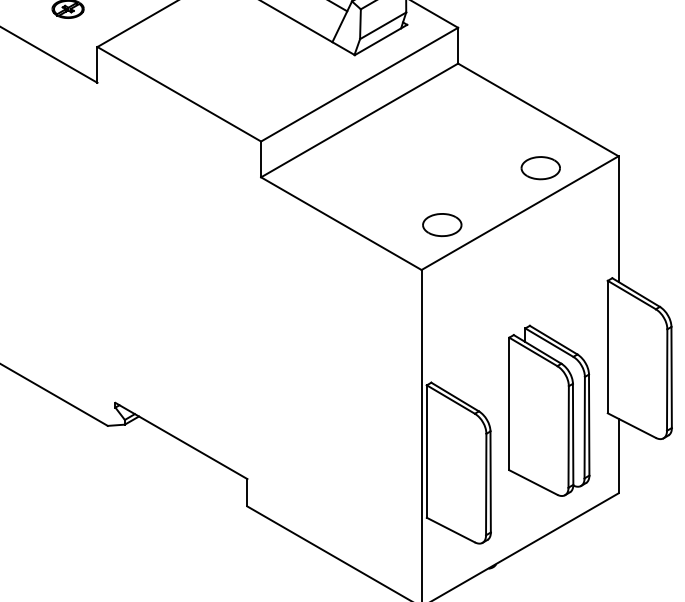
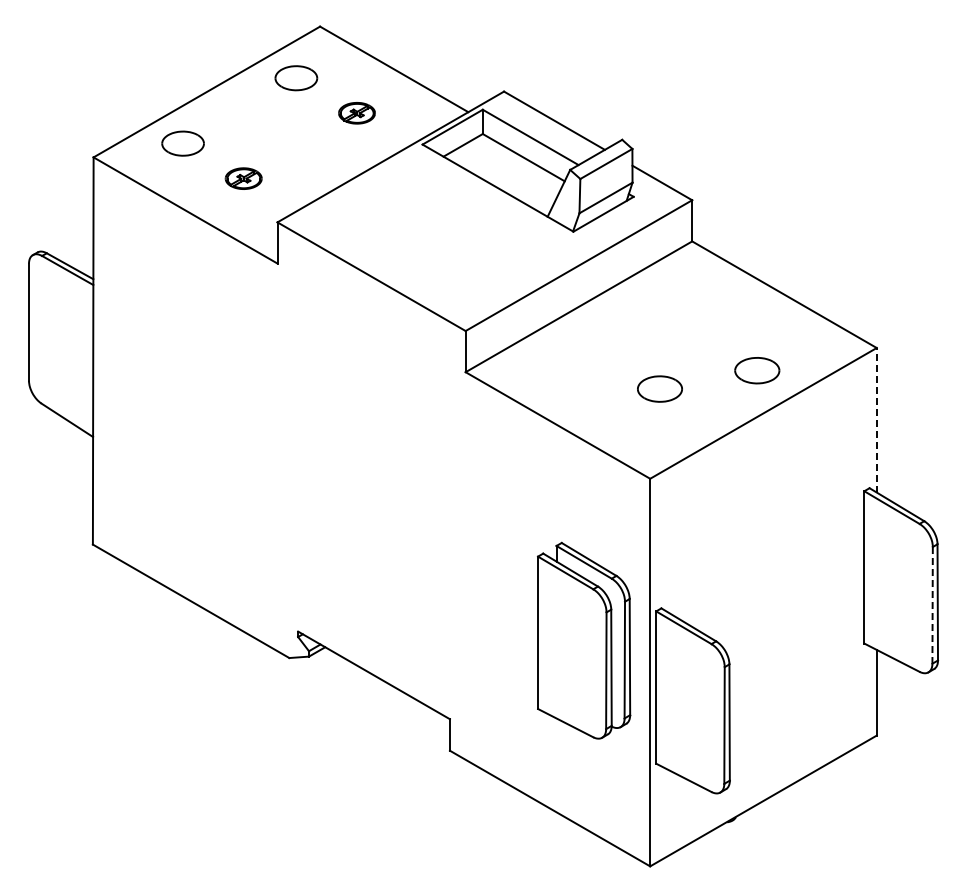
part: (540, 168) -> (757, 370), moved
line: (618, 218) -> (876, 419), solid -> dashed
part: (441, 224) -> (659, 388), moved
line: (667, 380) -> (932, 605), solid -> dashed
part: (549, 410) -> (584, 640), moved

